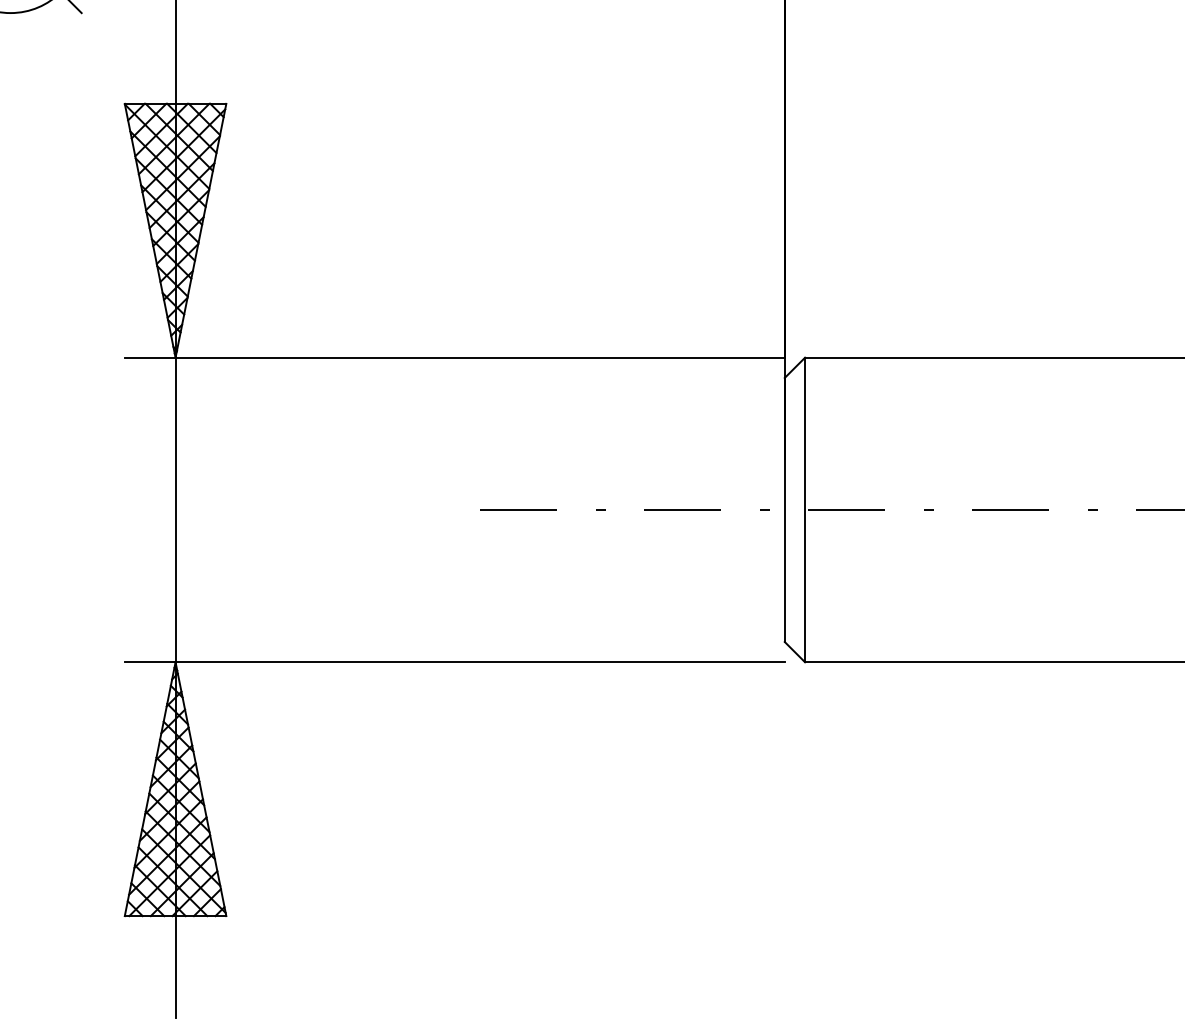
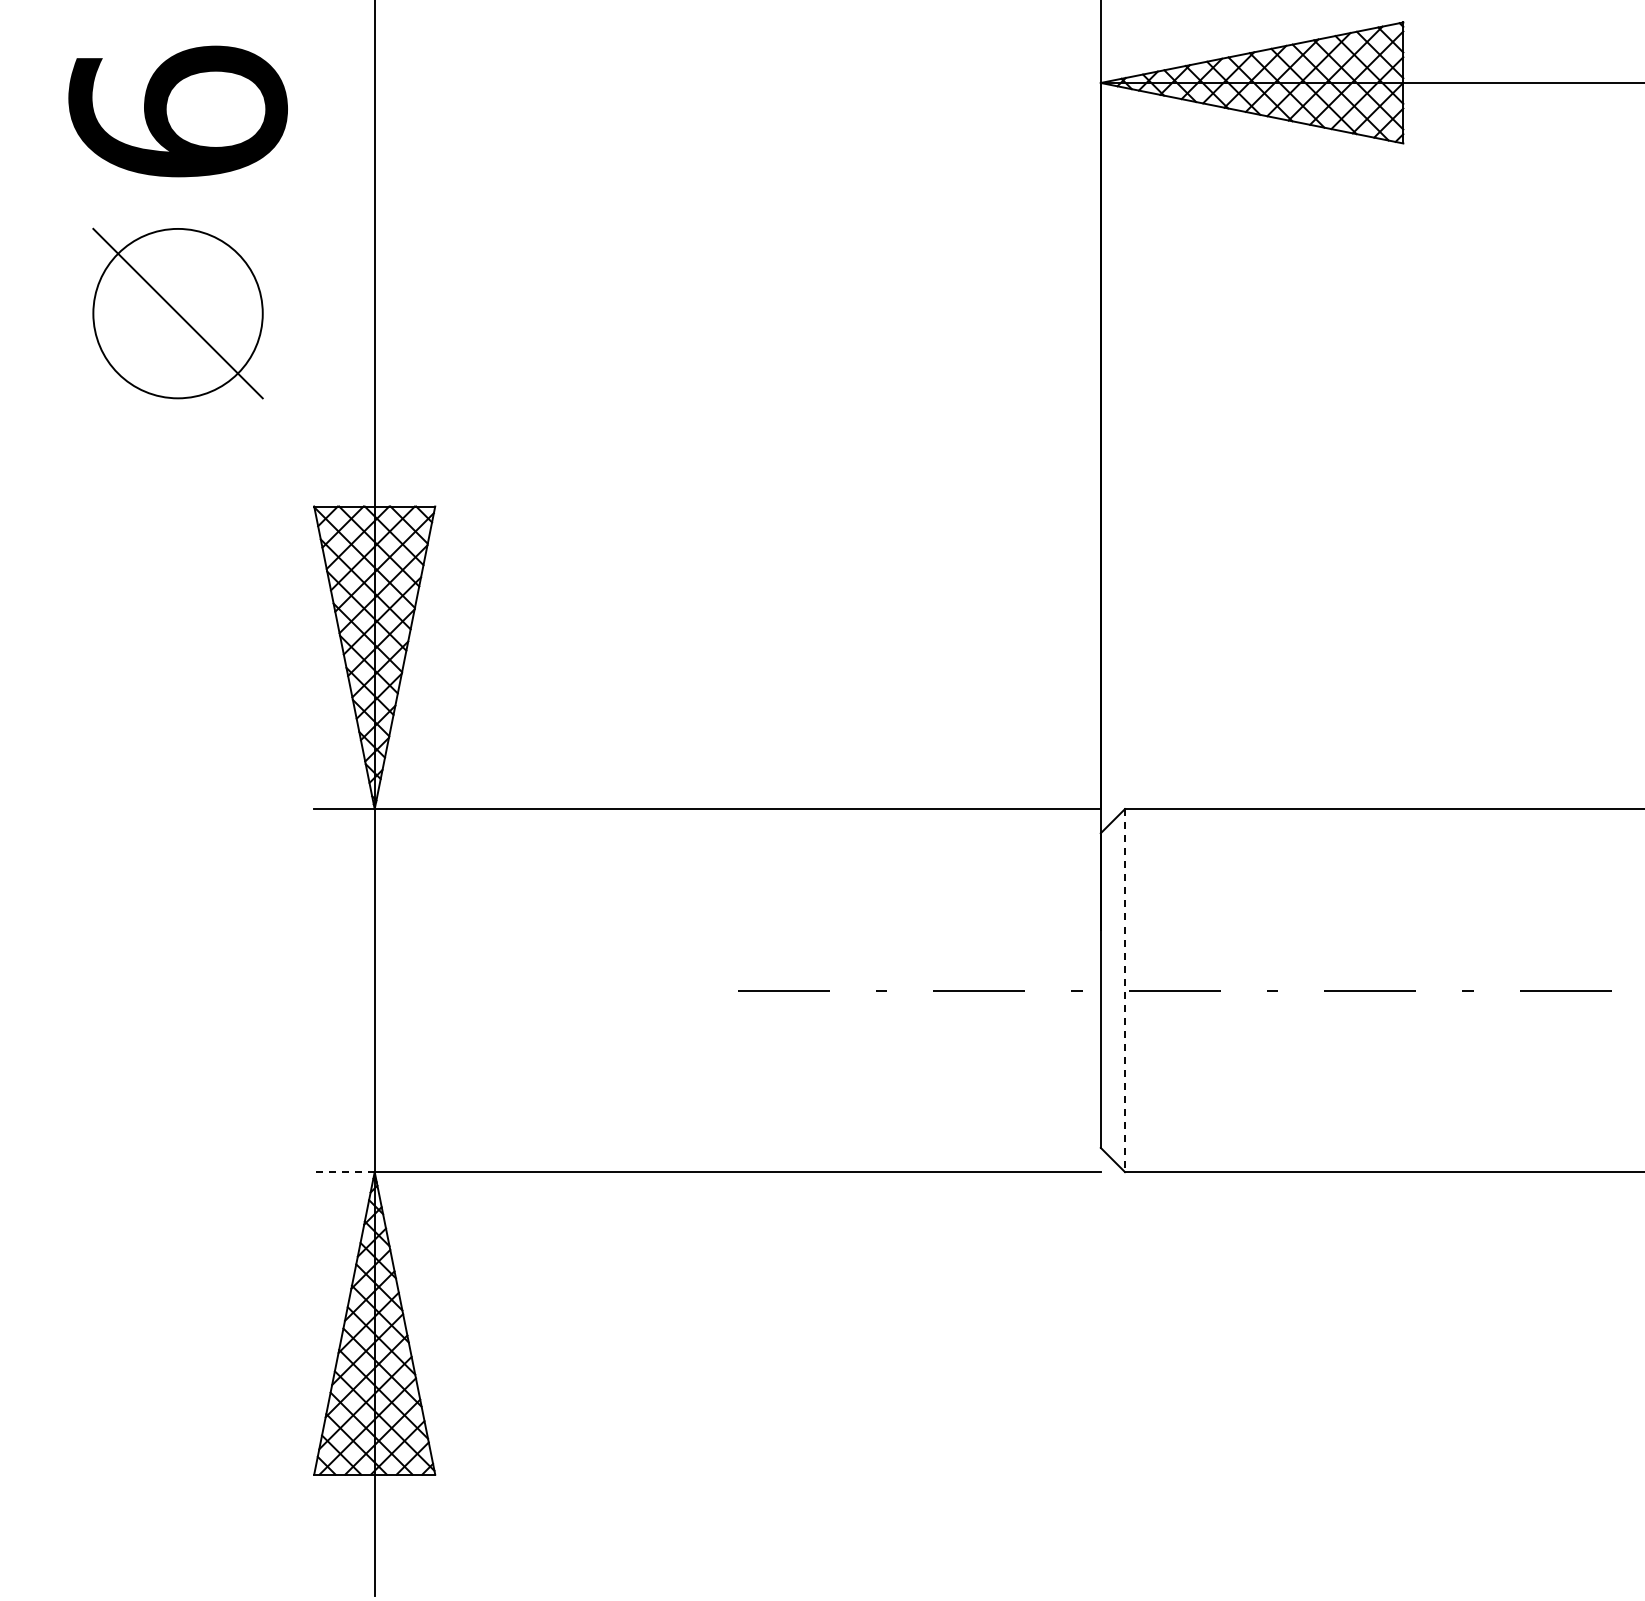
line: (805, 509) -> (1125, 990), solid -> dashed
line: (149, 662) -> (343, 1172), solid -> dashed

